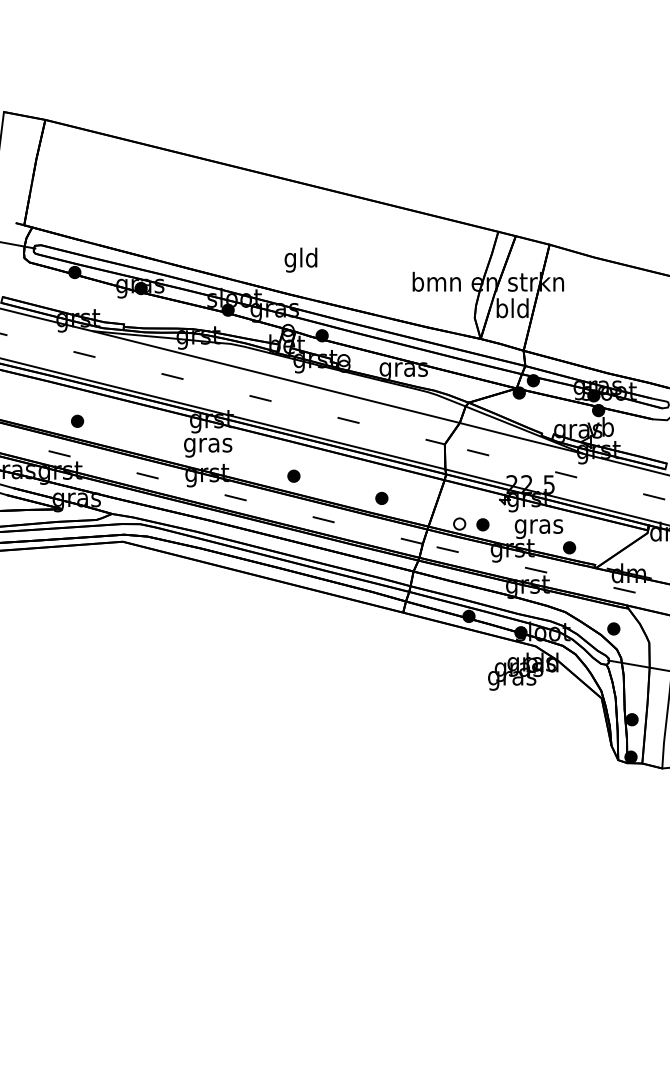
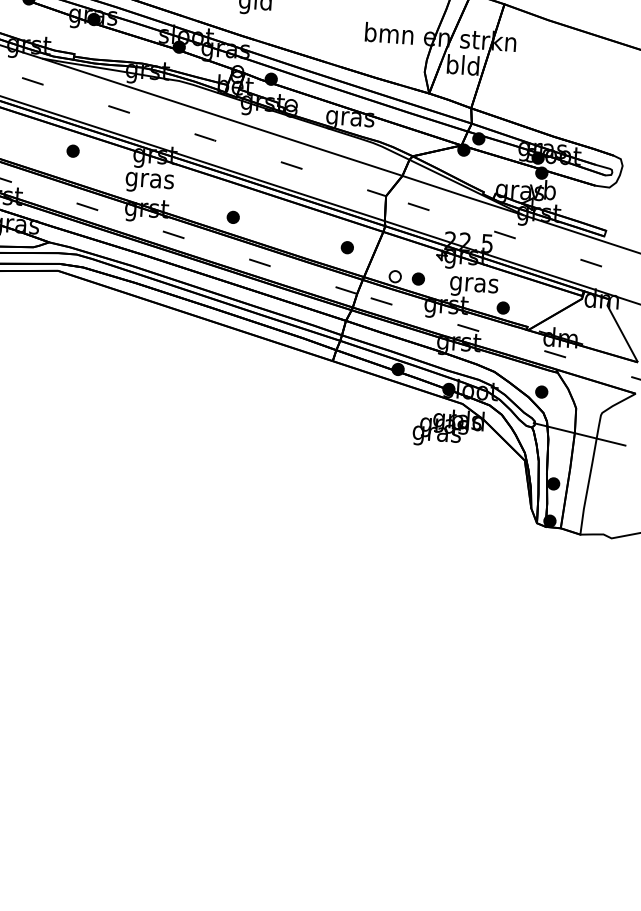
part: (77, 420) -> (73, 150), moved
part: (381, 497) -> (347, 246), moved

